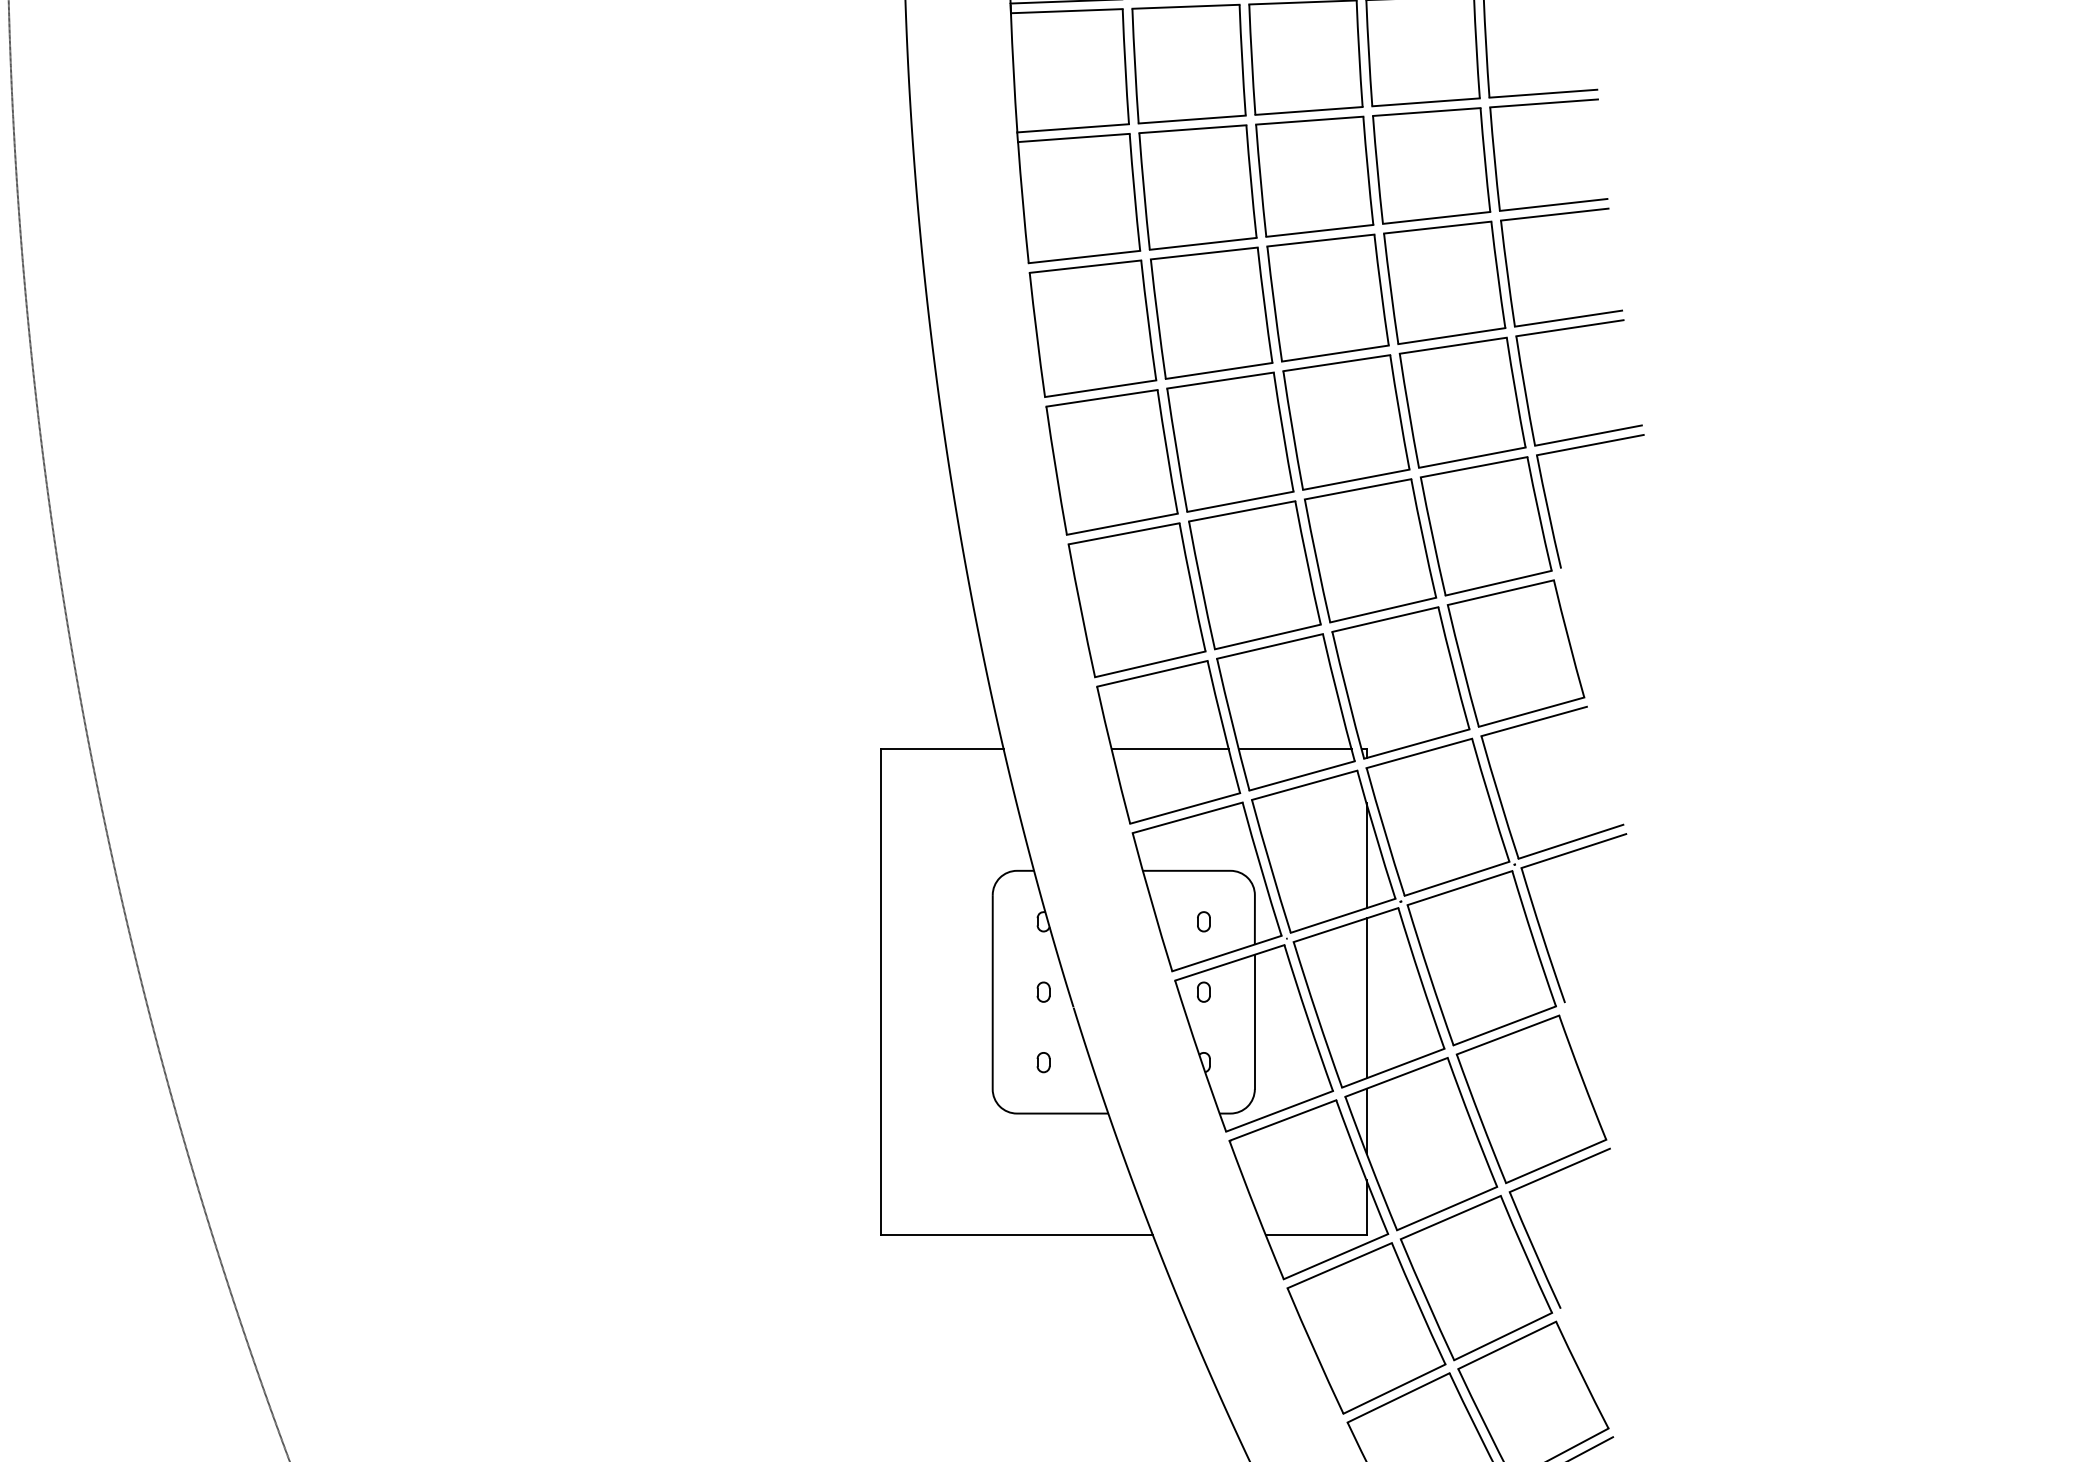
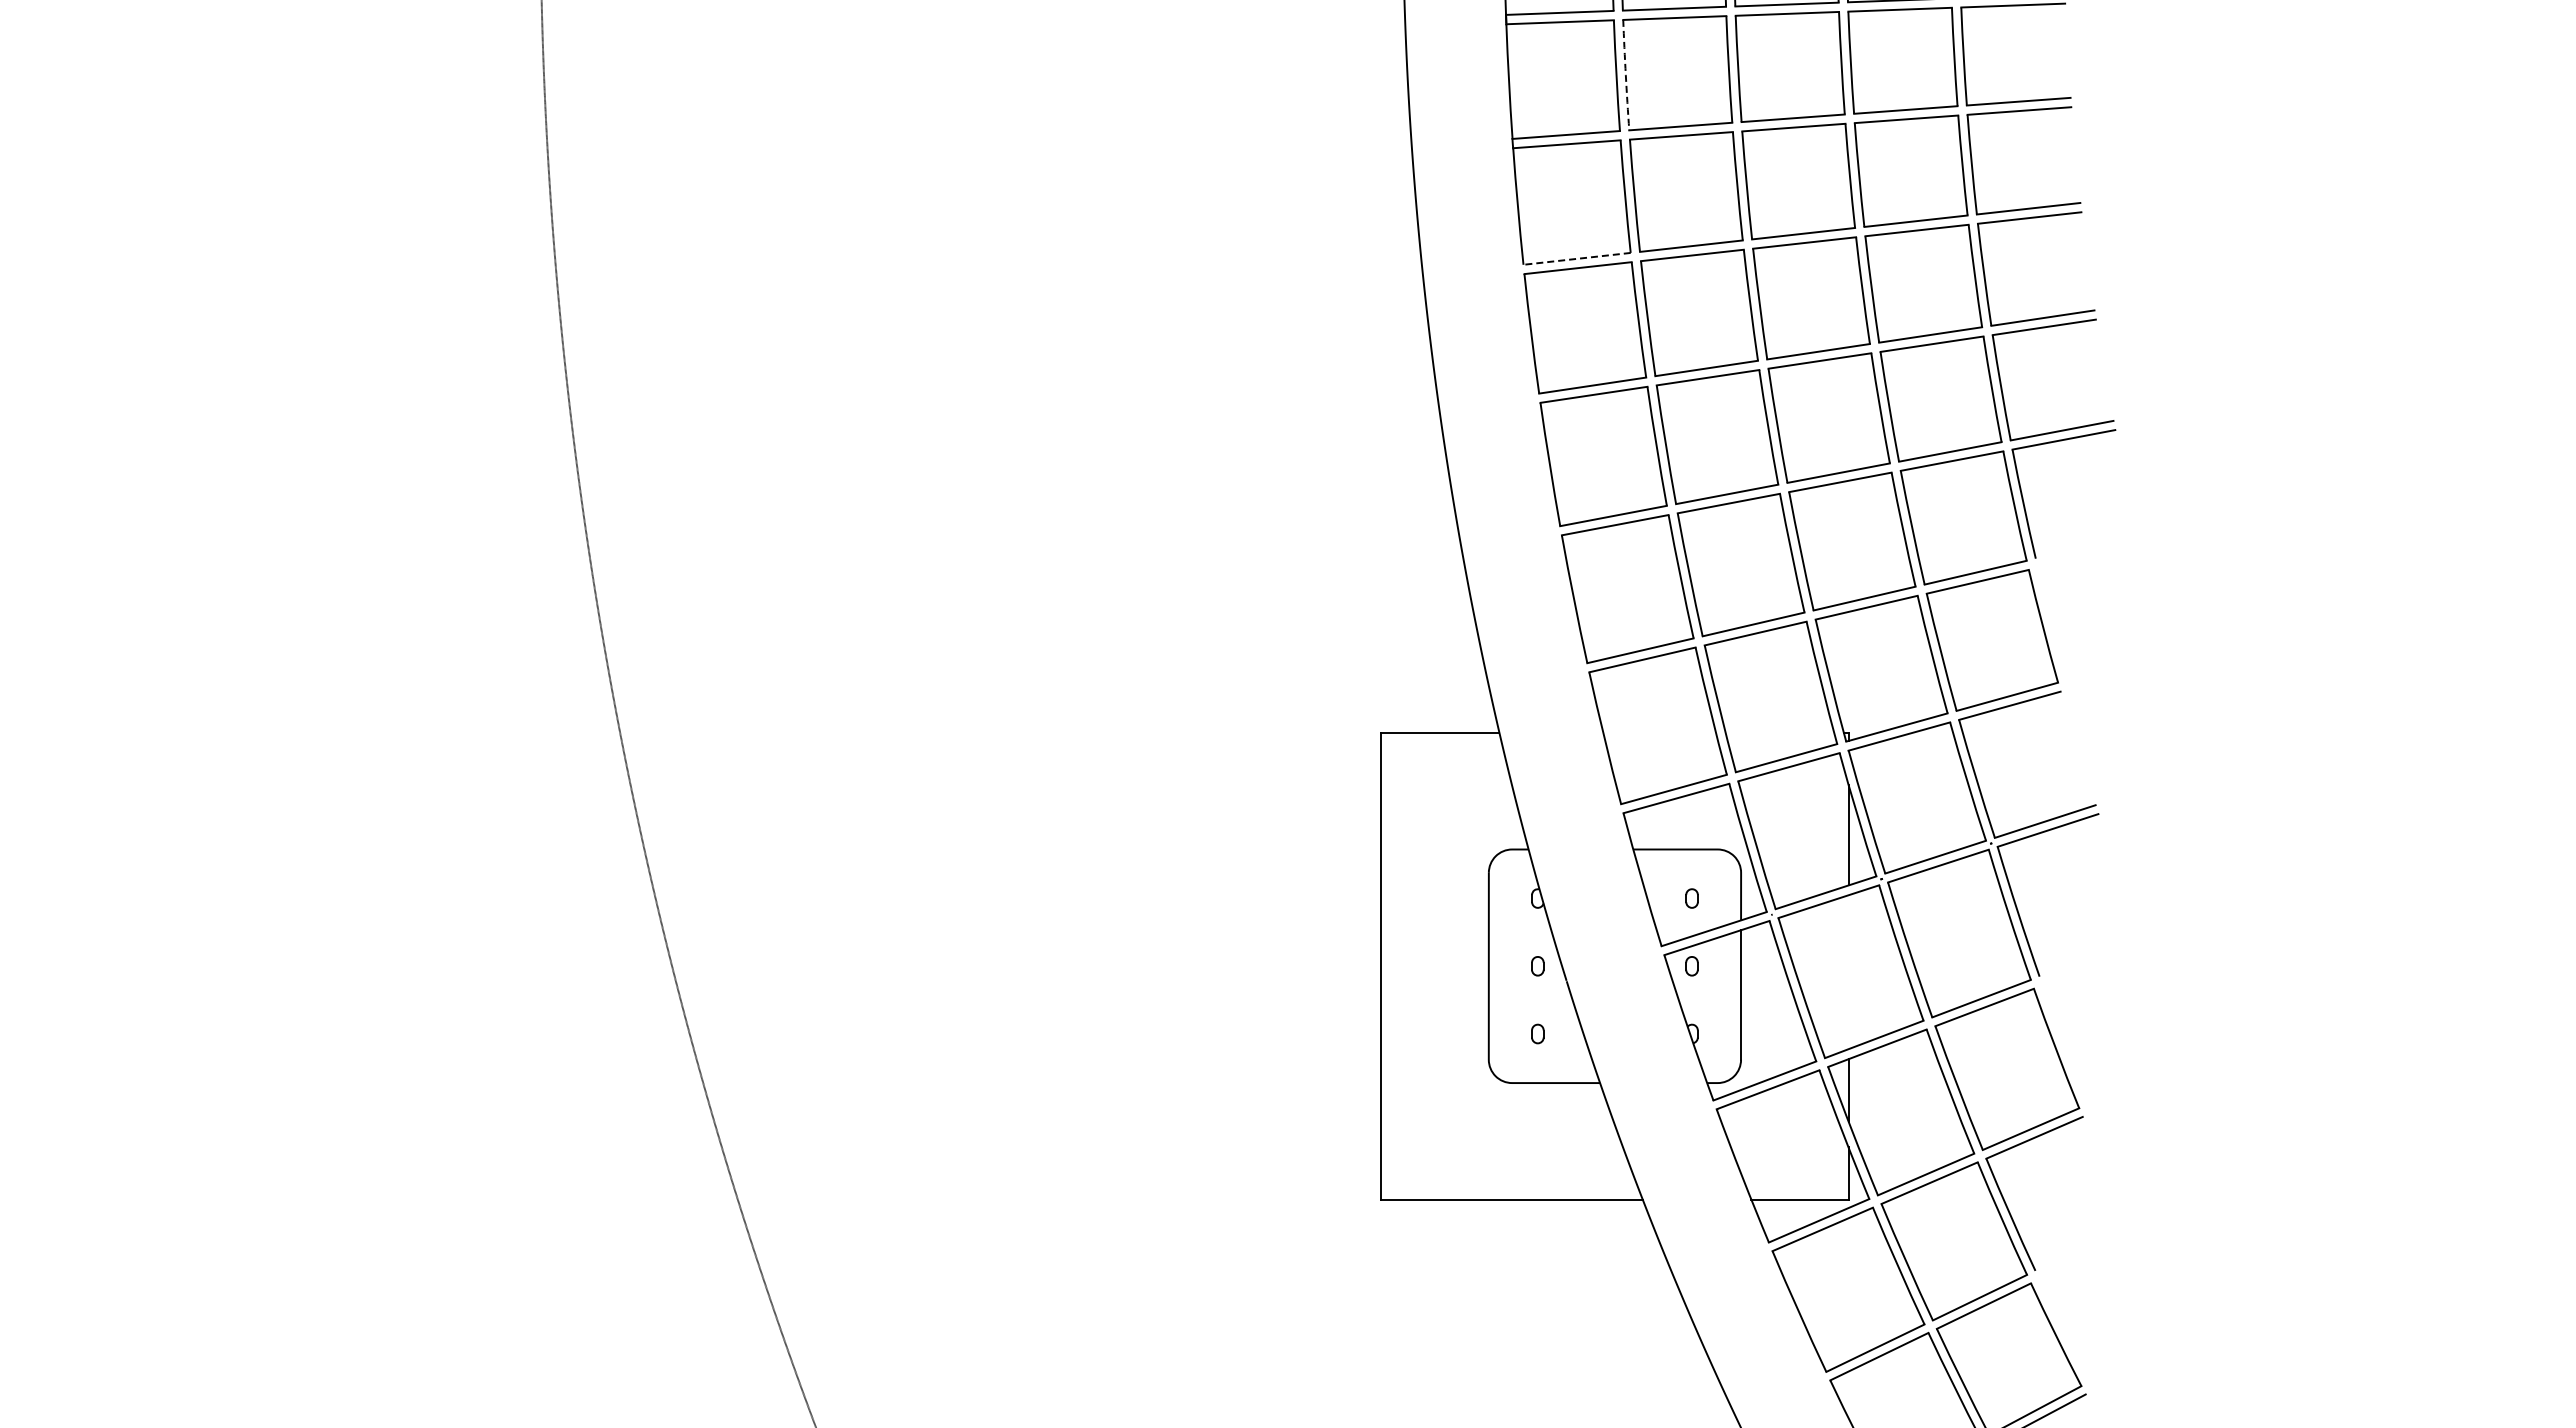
arc: (1134, 66) -> (1625, 75), solid -> dashed
line: (1084, 256) -> (1577, 258), solid -> dashed
line: (1170, 749) -> (1659, 732), removed
line: (1294, 749) -> (1779, 732), removed
line: (1366, 998) -> (1848, 972), removed

